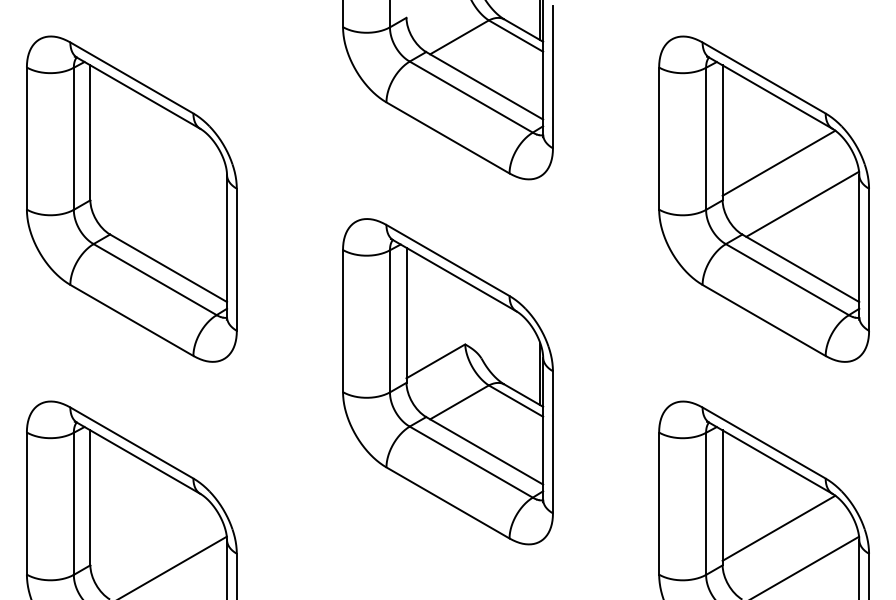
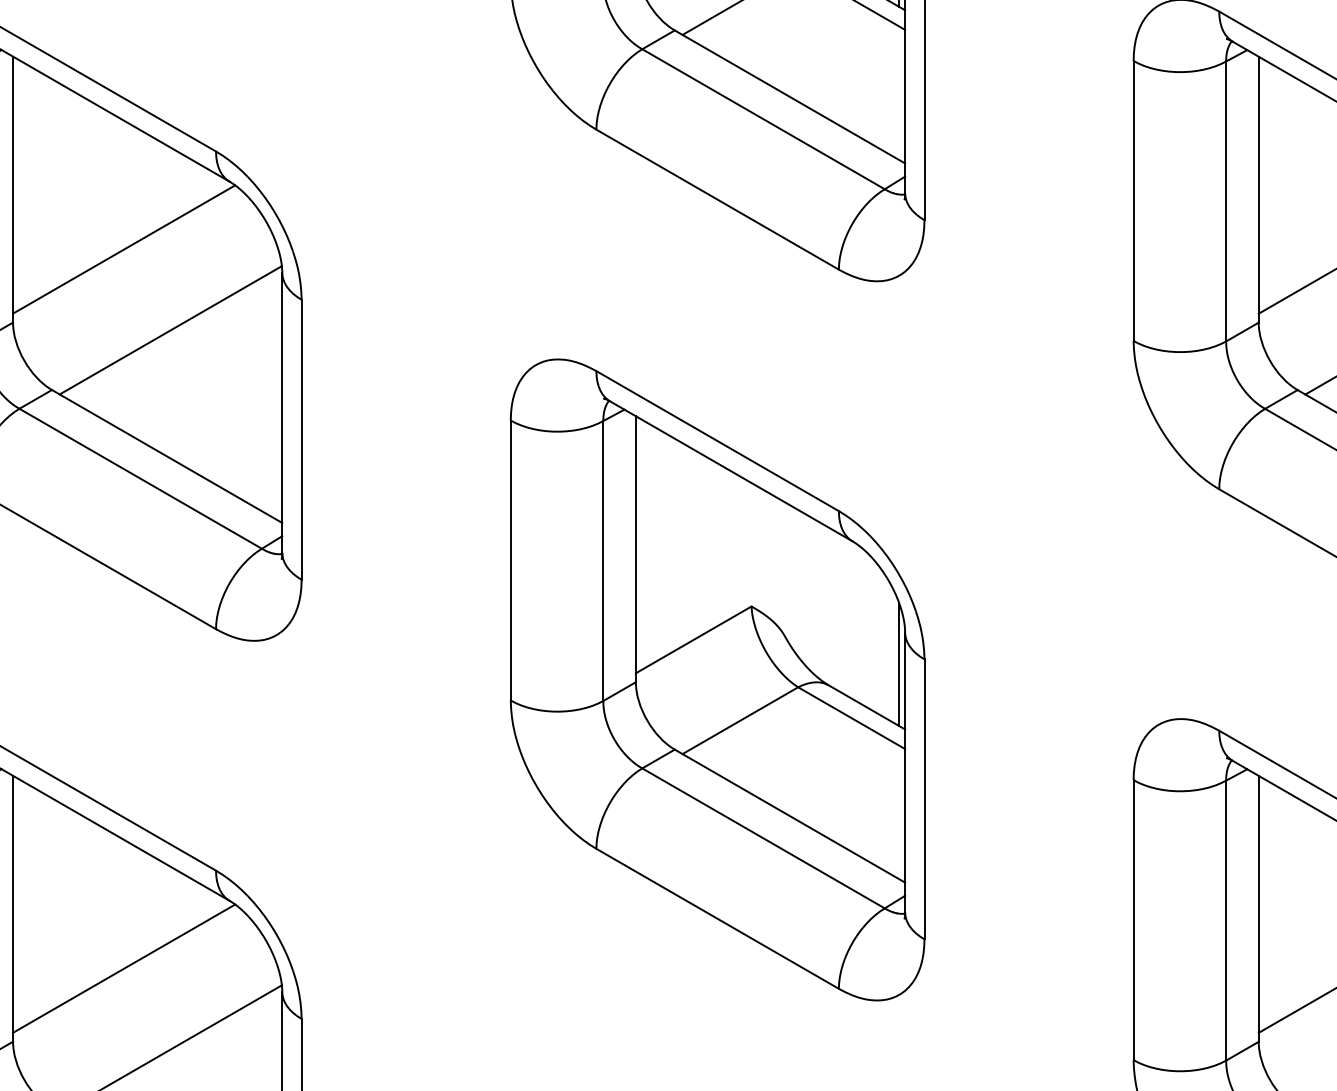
line: (146, 162) -> (123, 248), added
line: (170, 203) -> (170, 328), added
line: (146, 527) -> (123, 967), added

